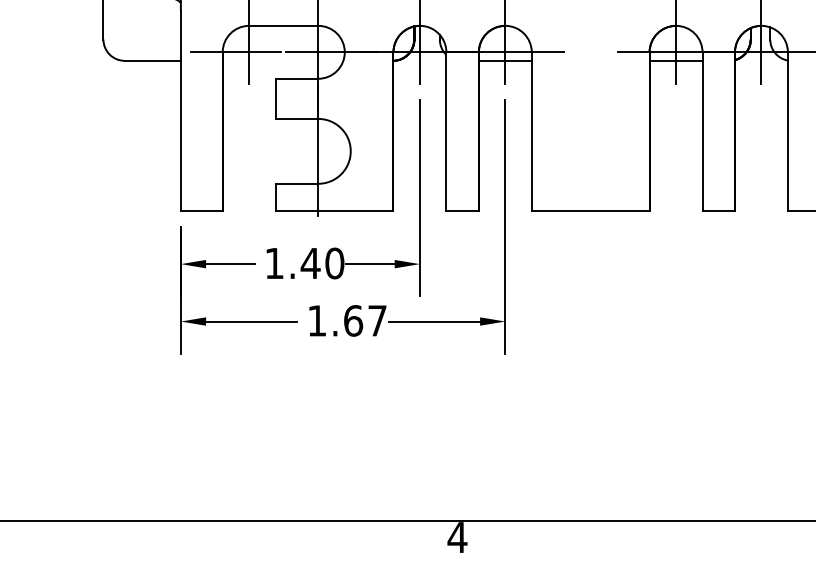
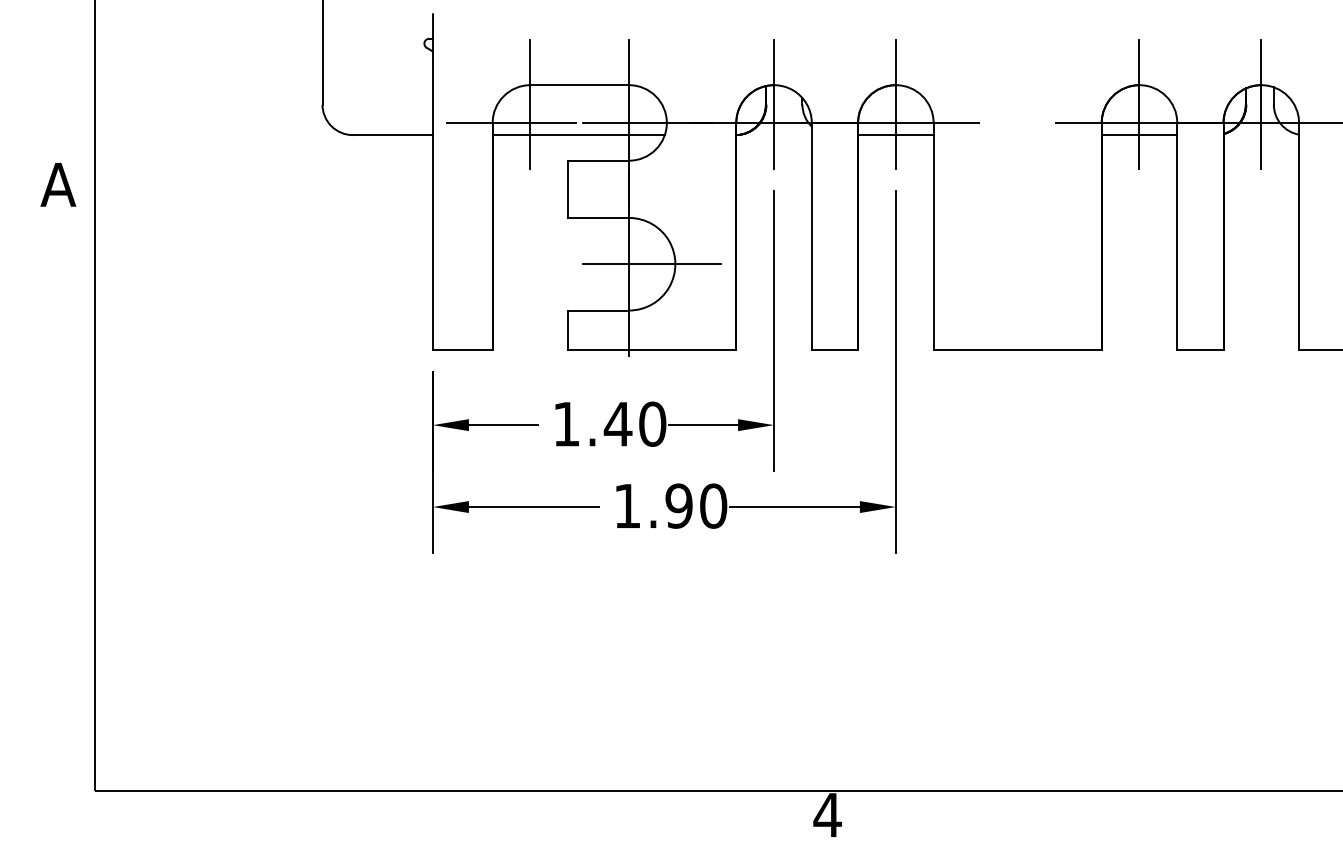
line: (282, 61) -> (578, 135), added
line: (334, 151) -> (652, 264), added
text: (365, 320) -> (696, 505), 1.67 -> 1.90

